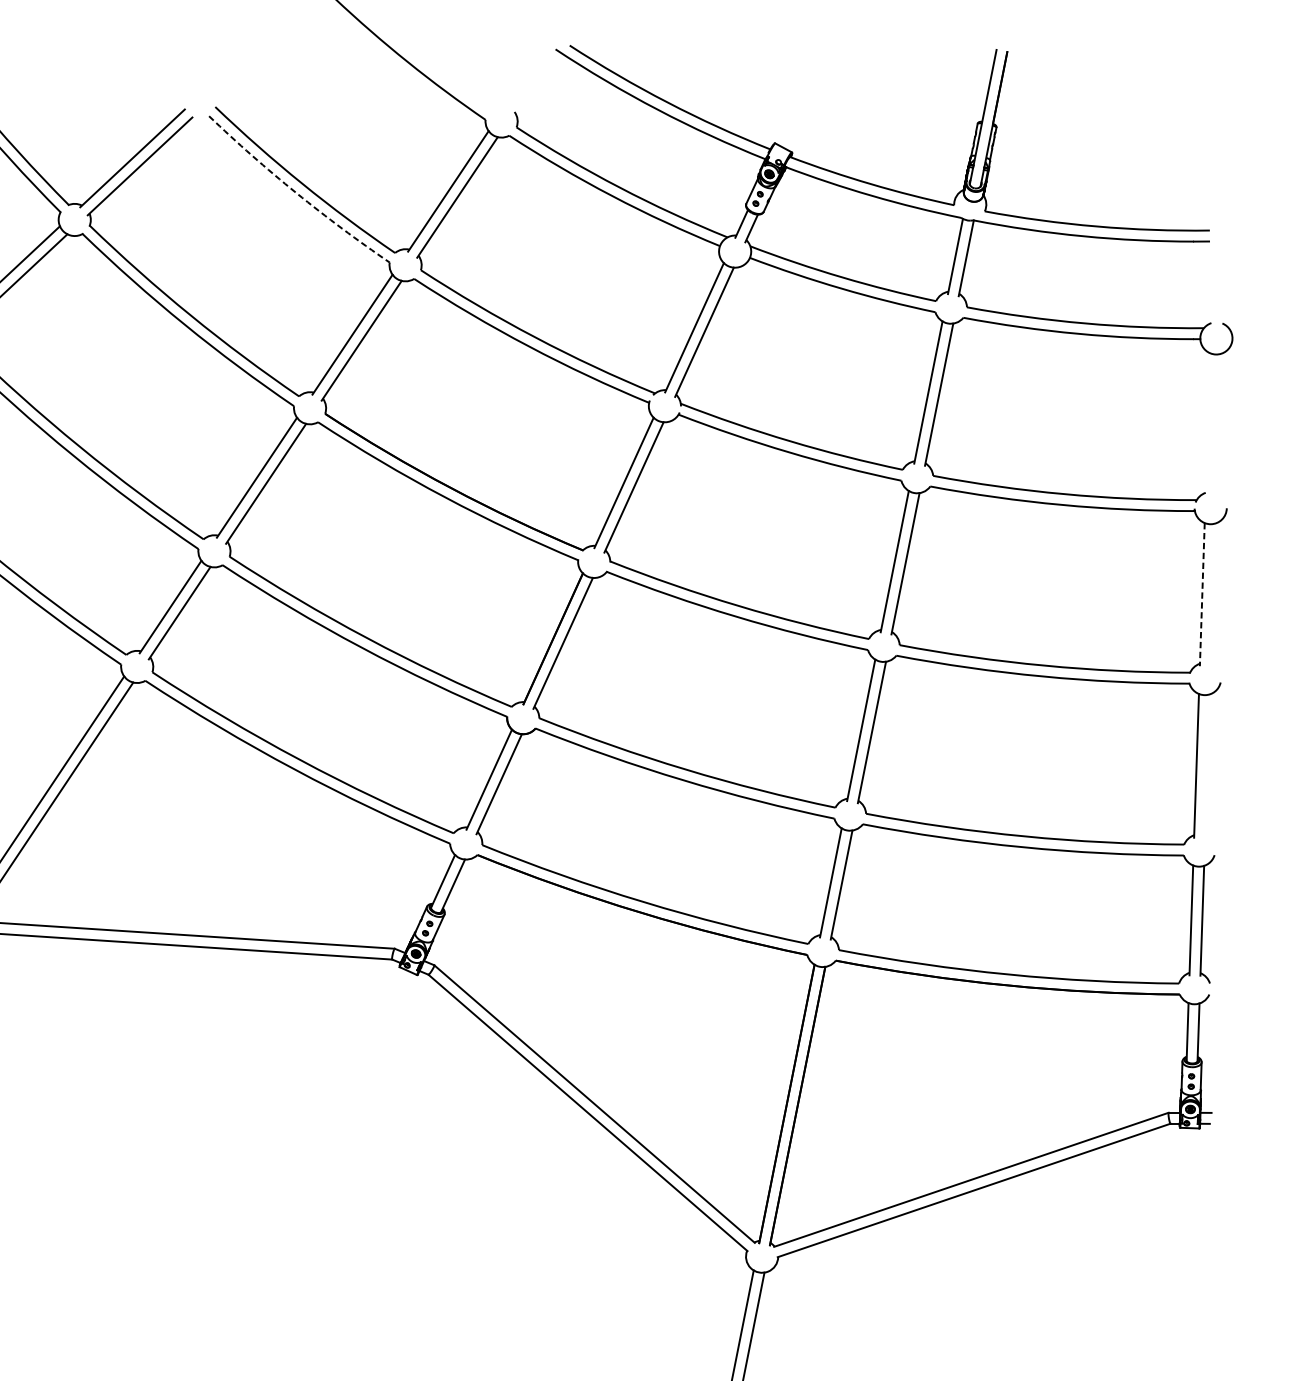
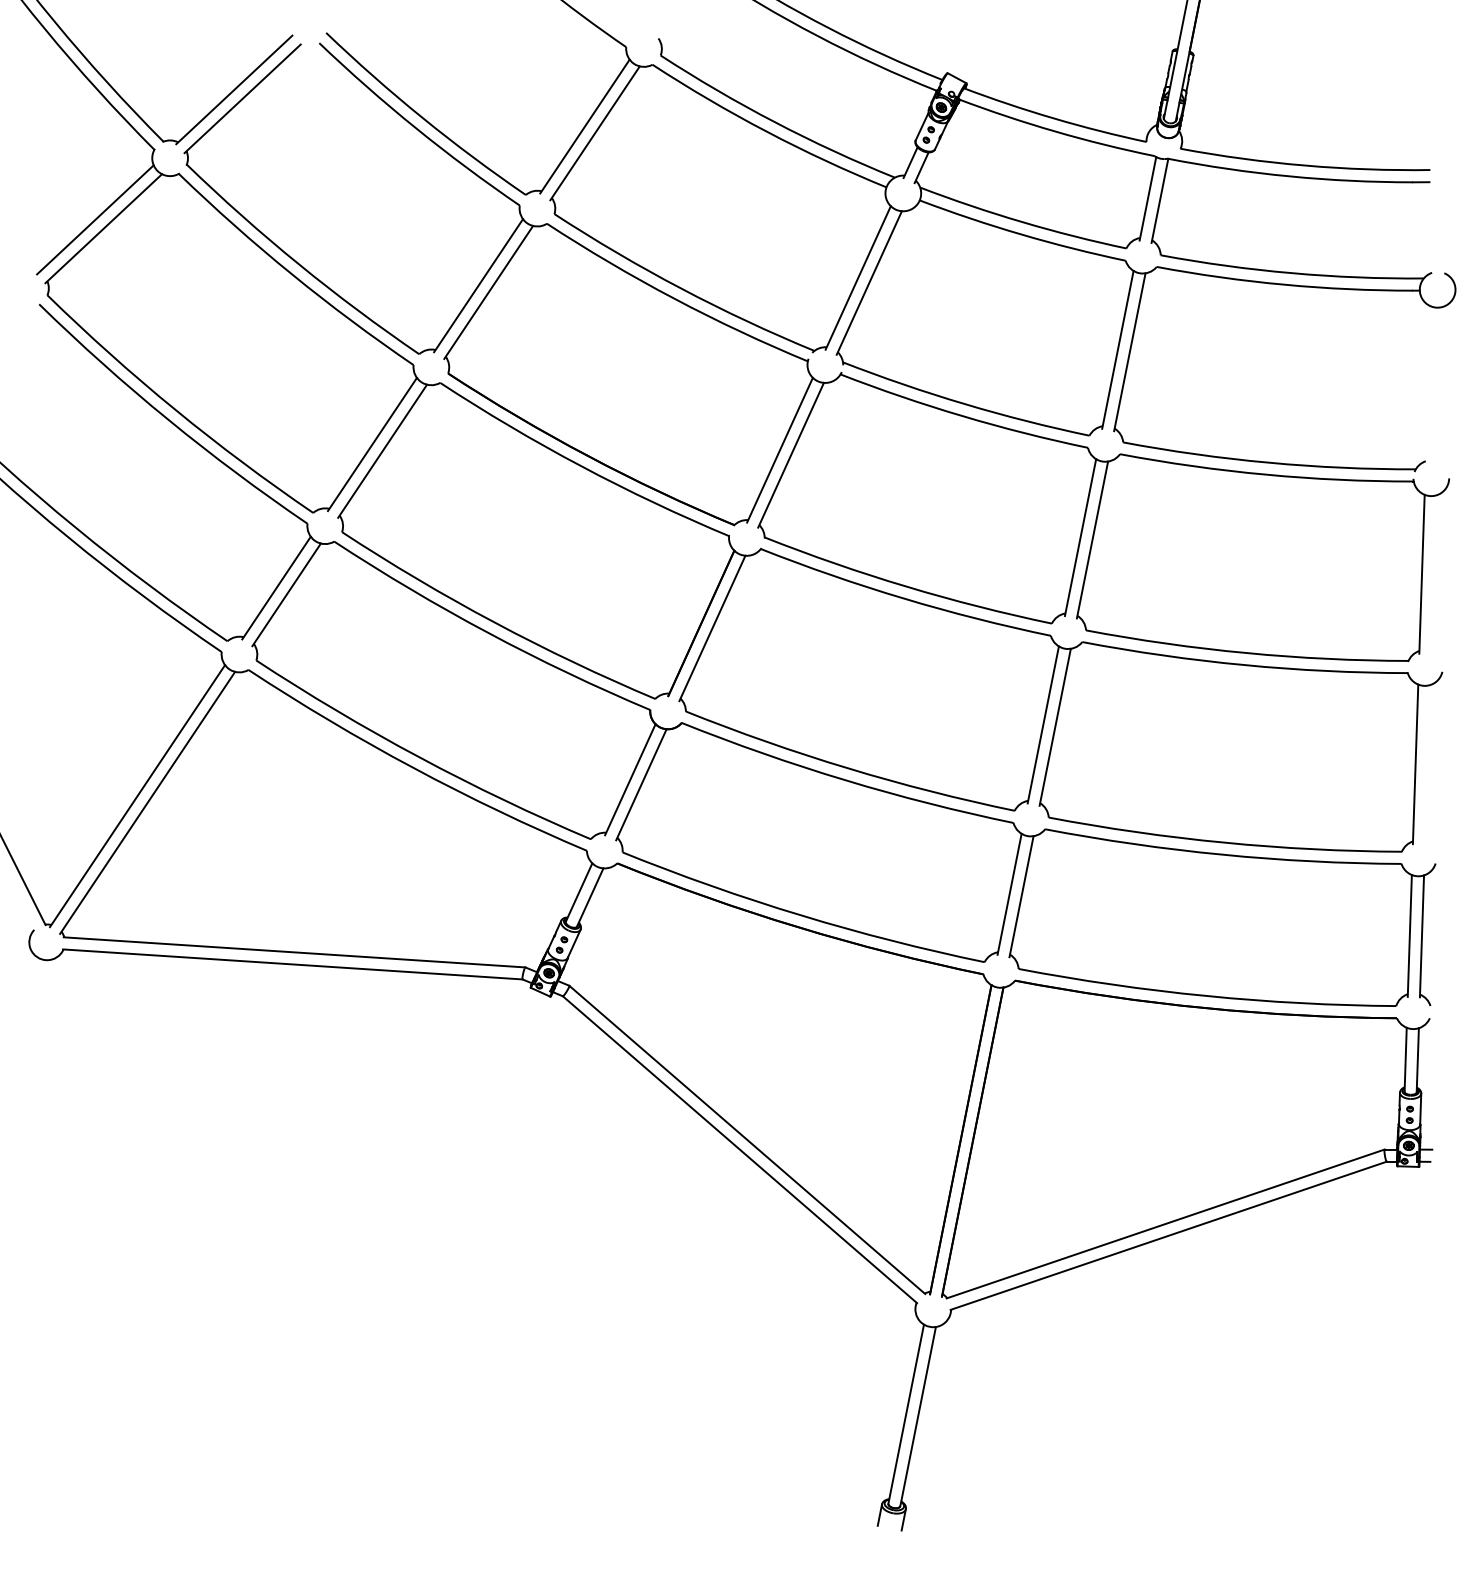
arc: (296, 193) -> (416, 128), dashed -> solid
line: (1201, 594) -> (1421, 574), dashed -> solid

